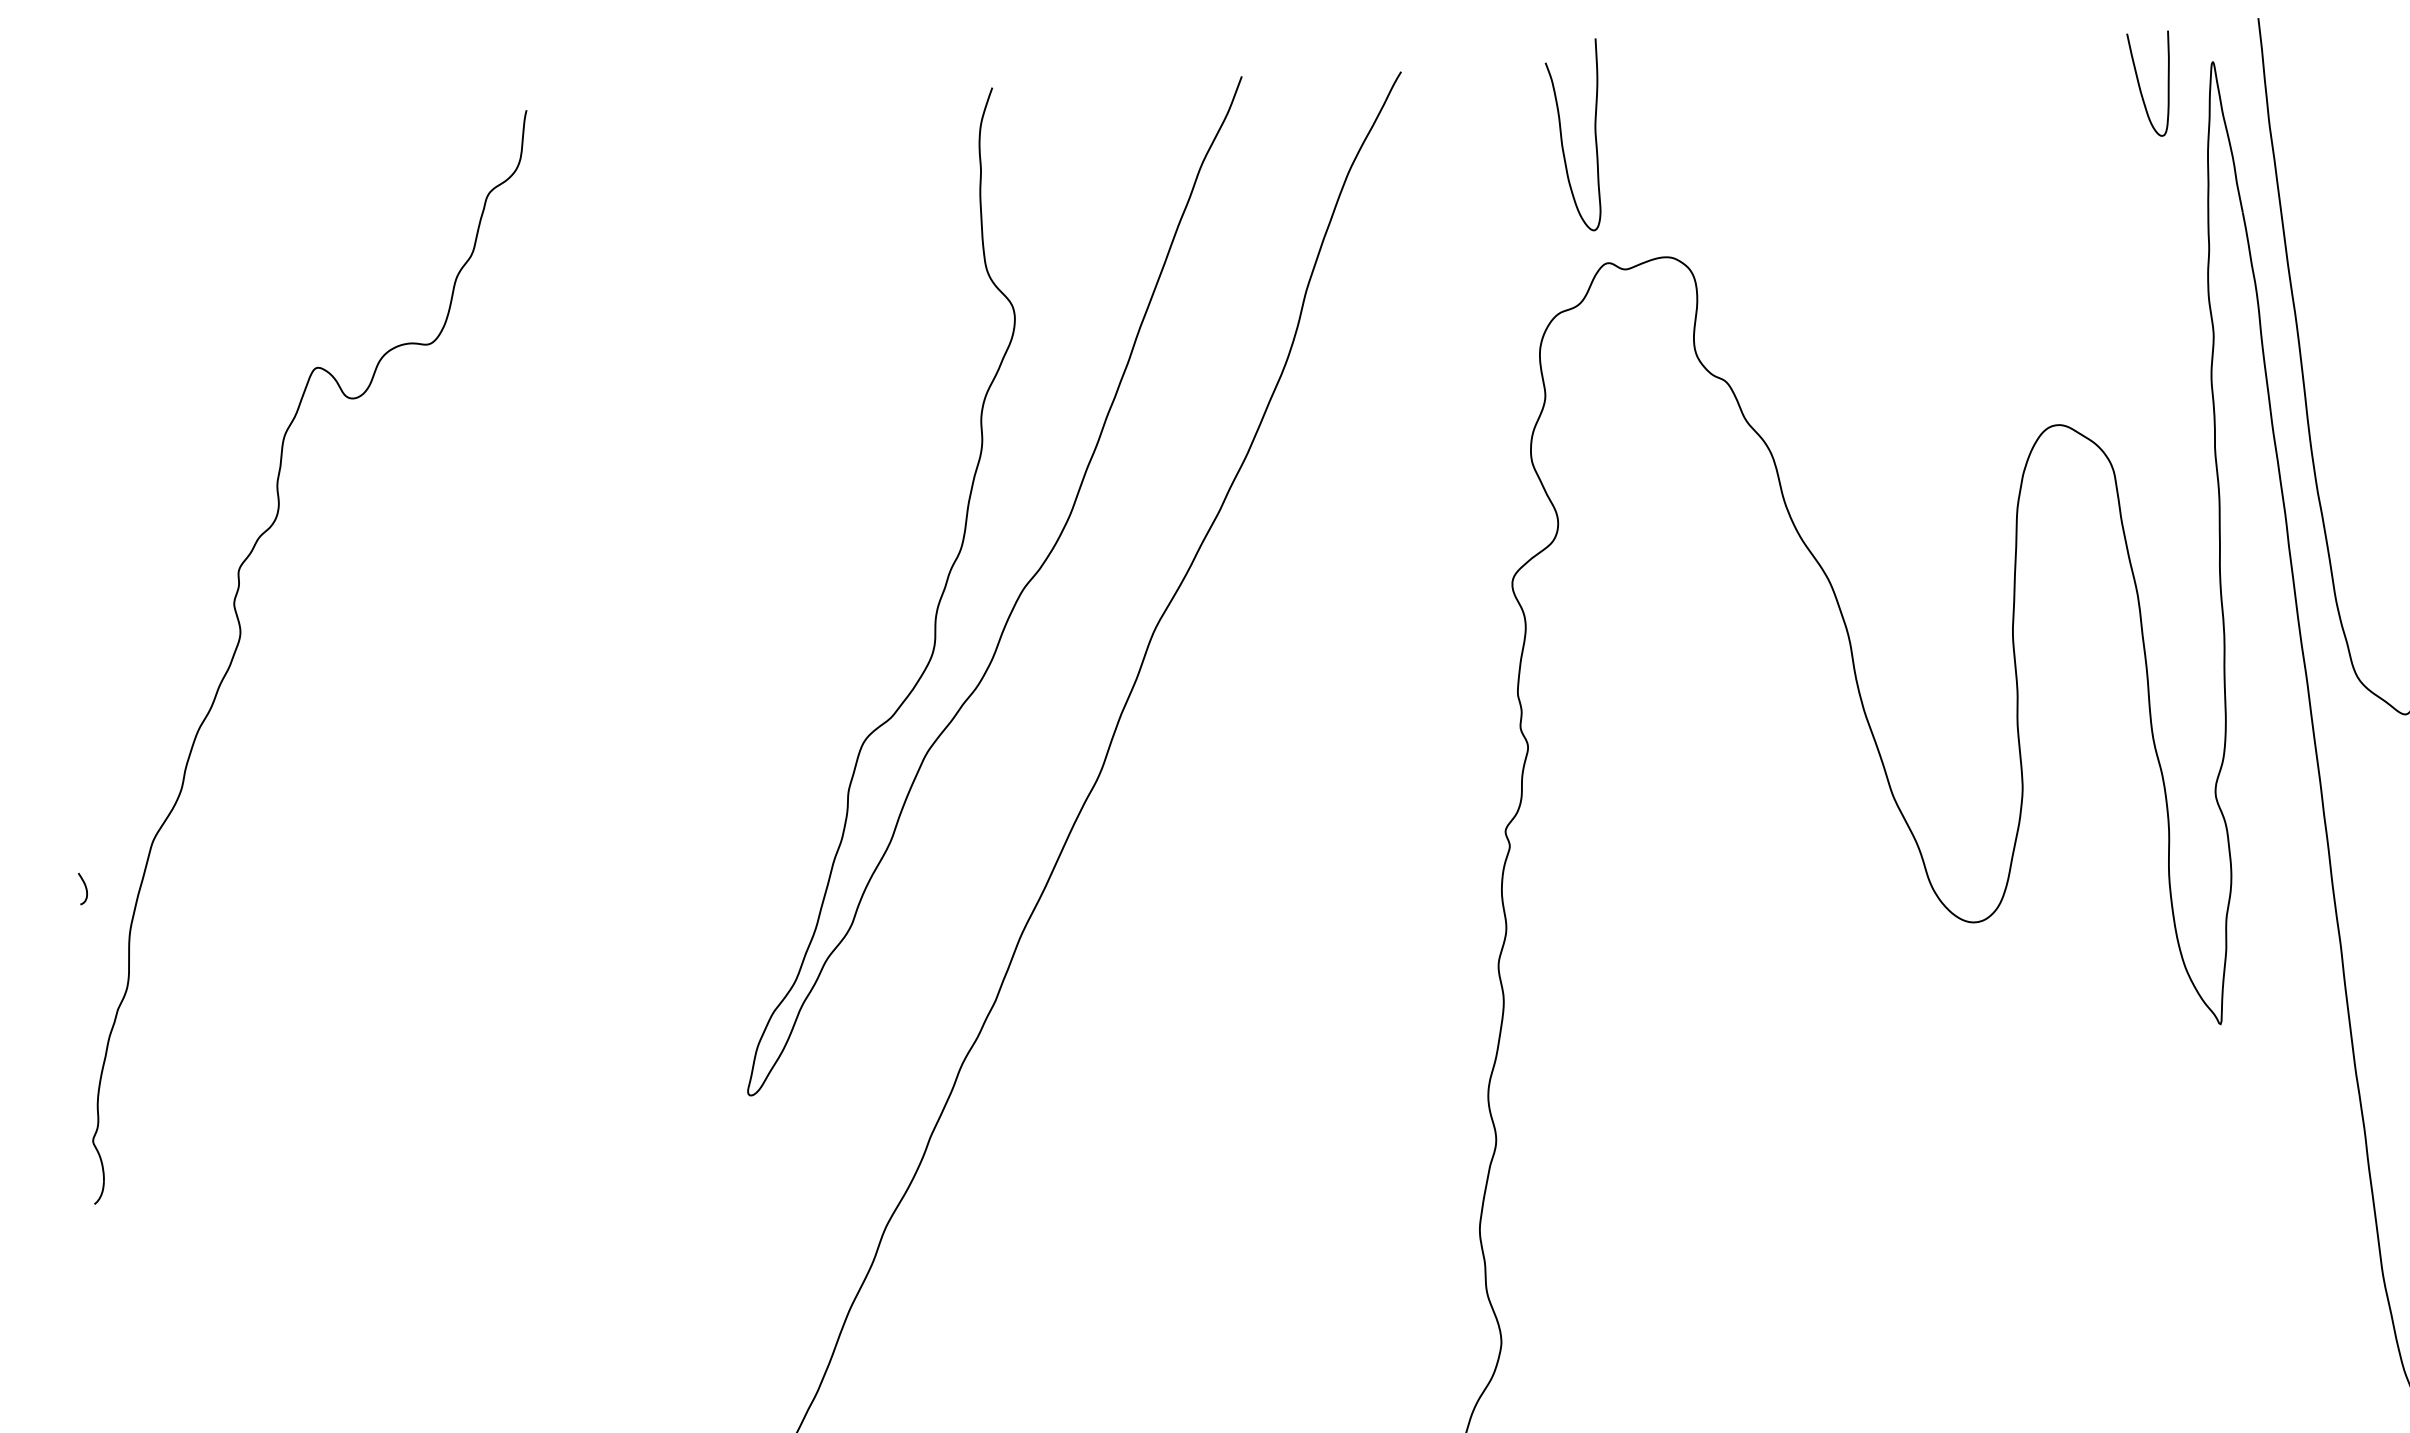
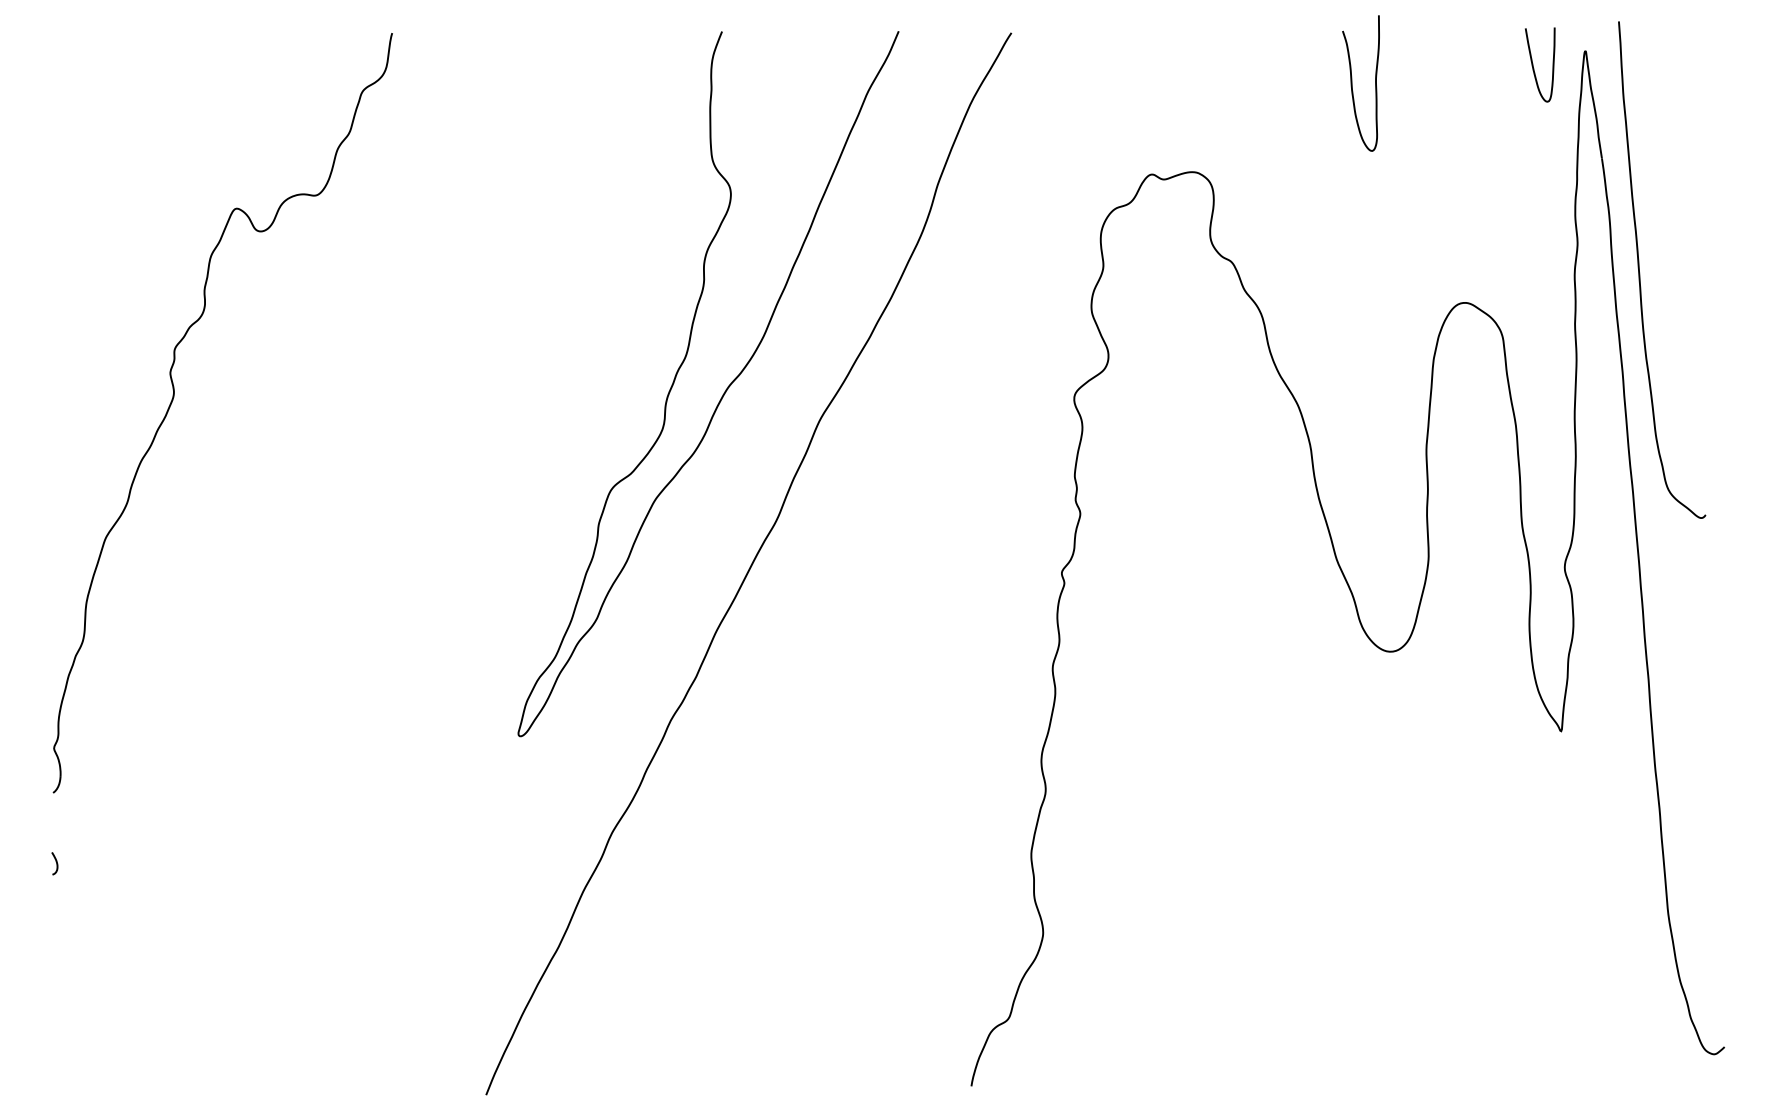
curve: (1562, 136) -> (1352, 83), moved
curve: (85, 888) -> (56, 863), moved

